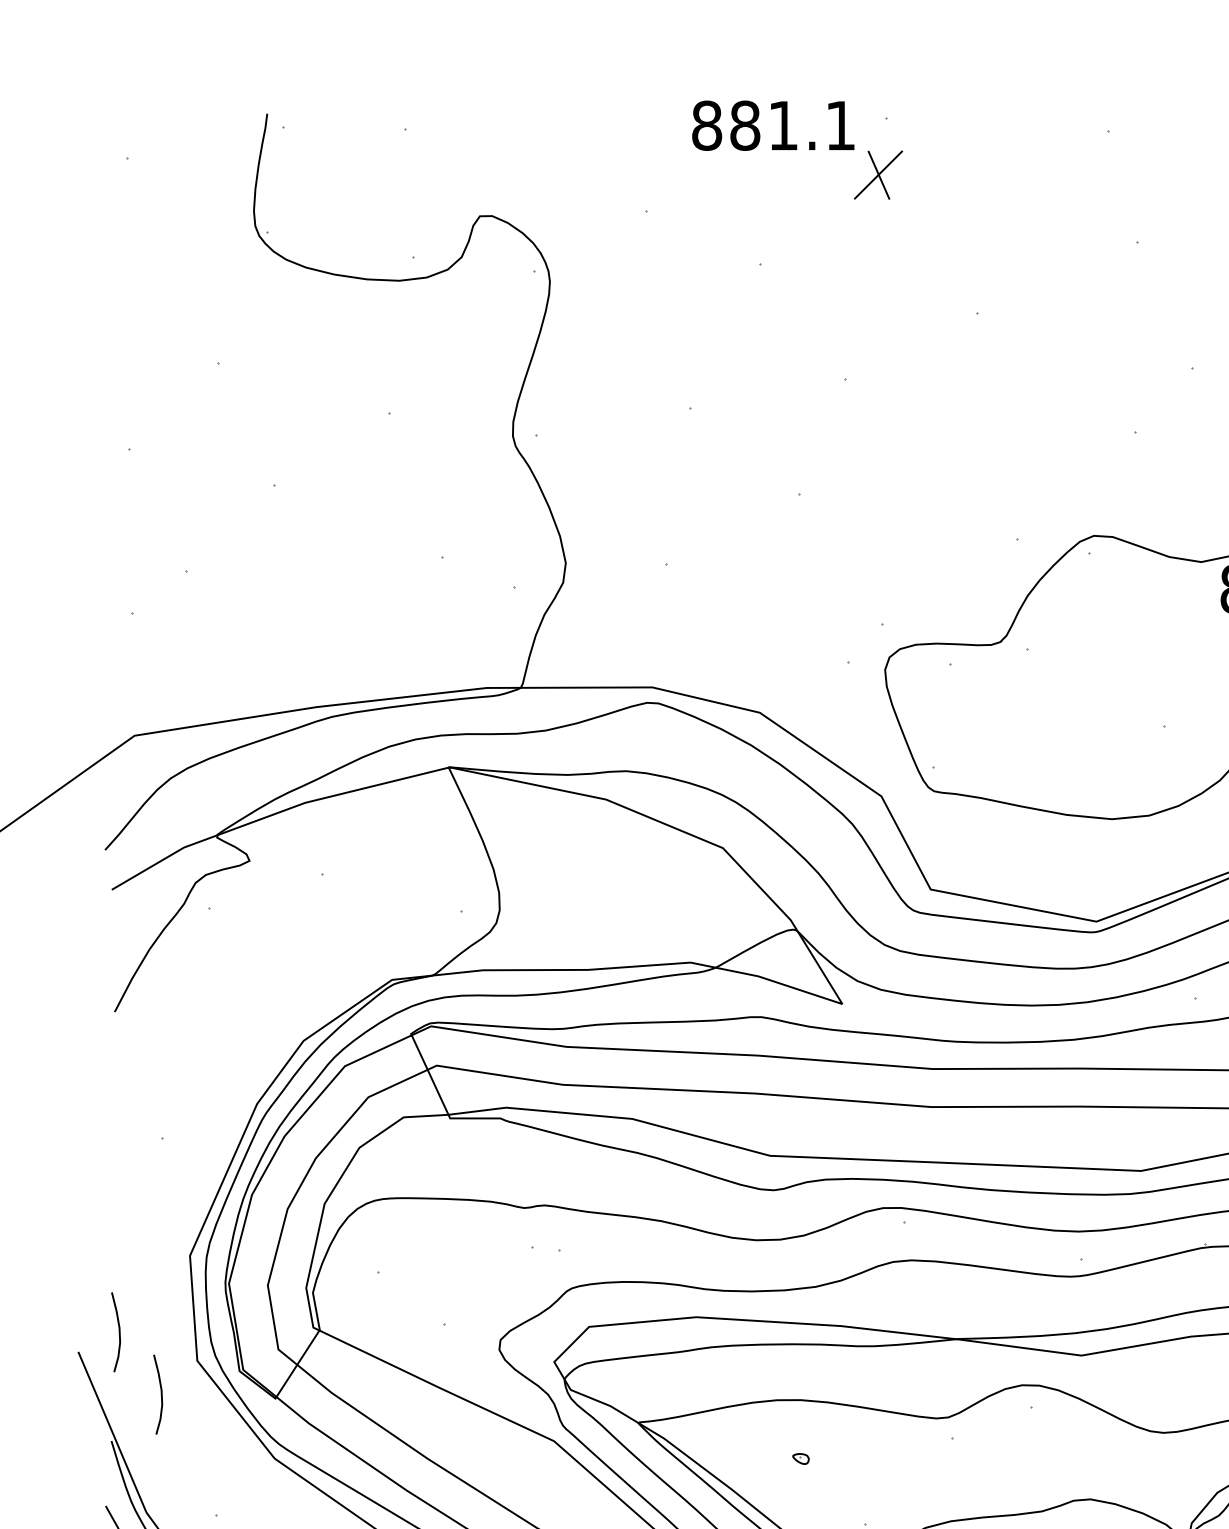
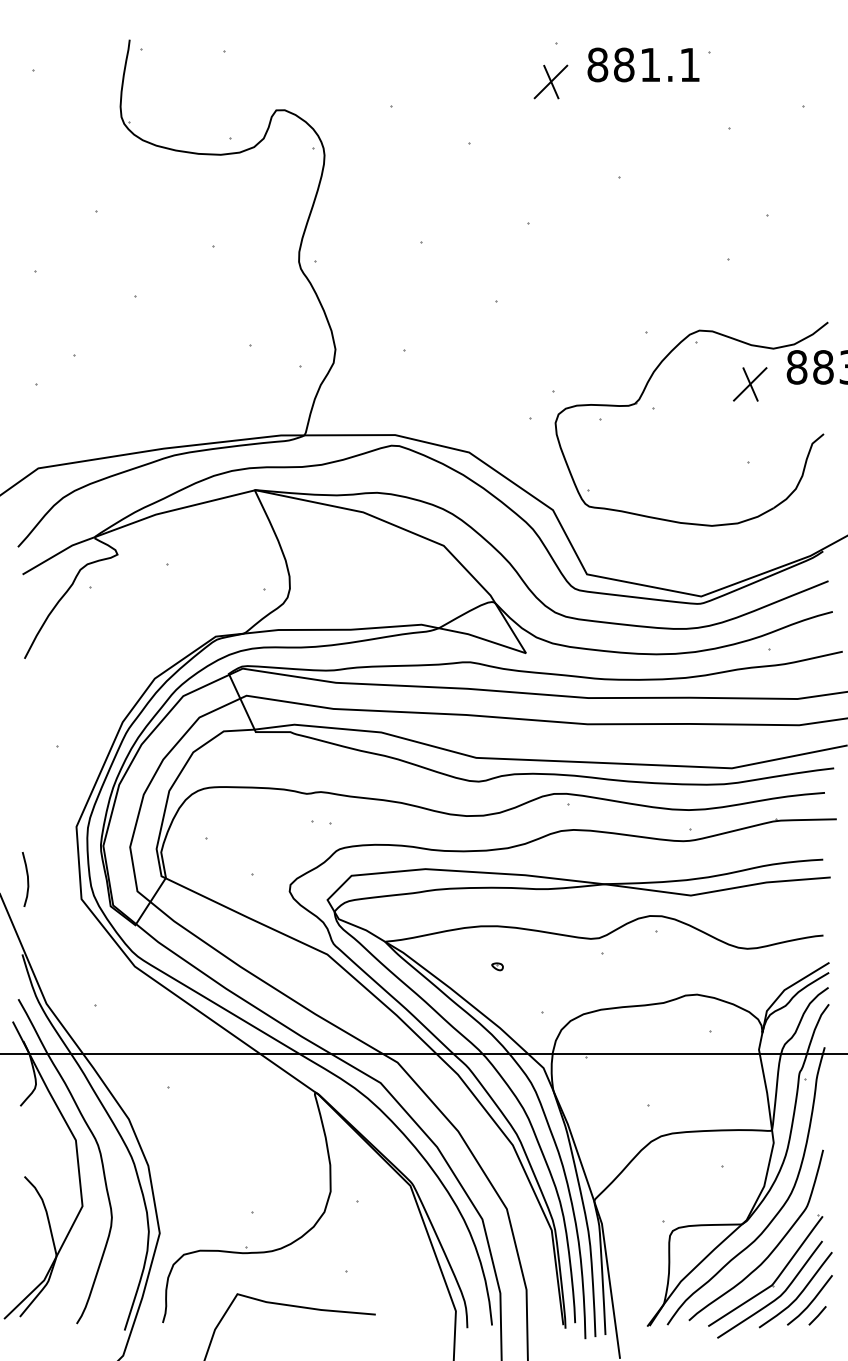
text: (773, 125) -> (643, 64), moved
part: (1167, 614) -> (750, 384), added
curve: (160, 1394) -> (56, 922), removed

